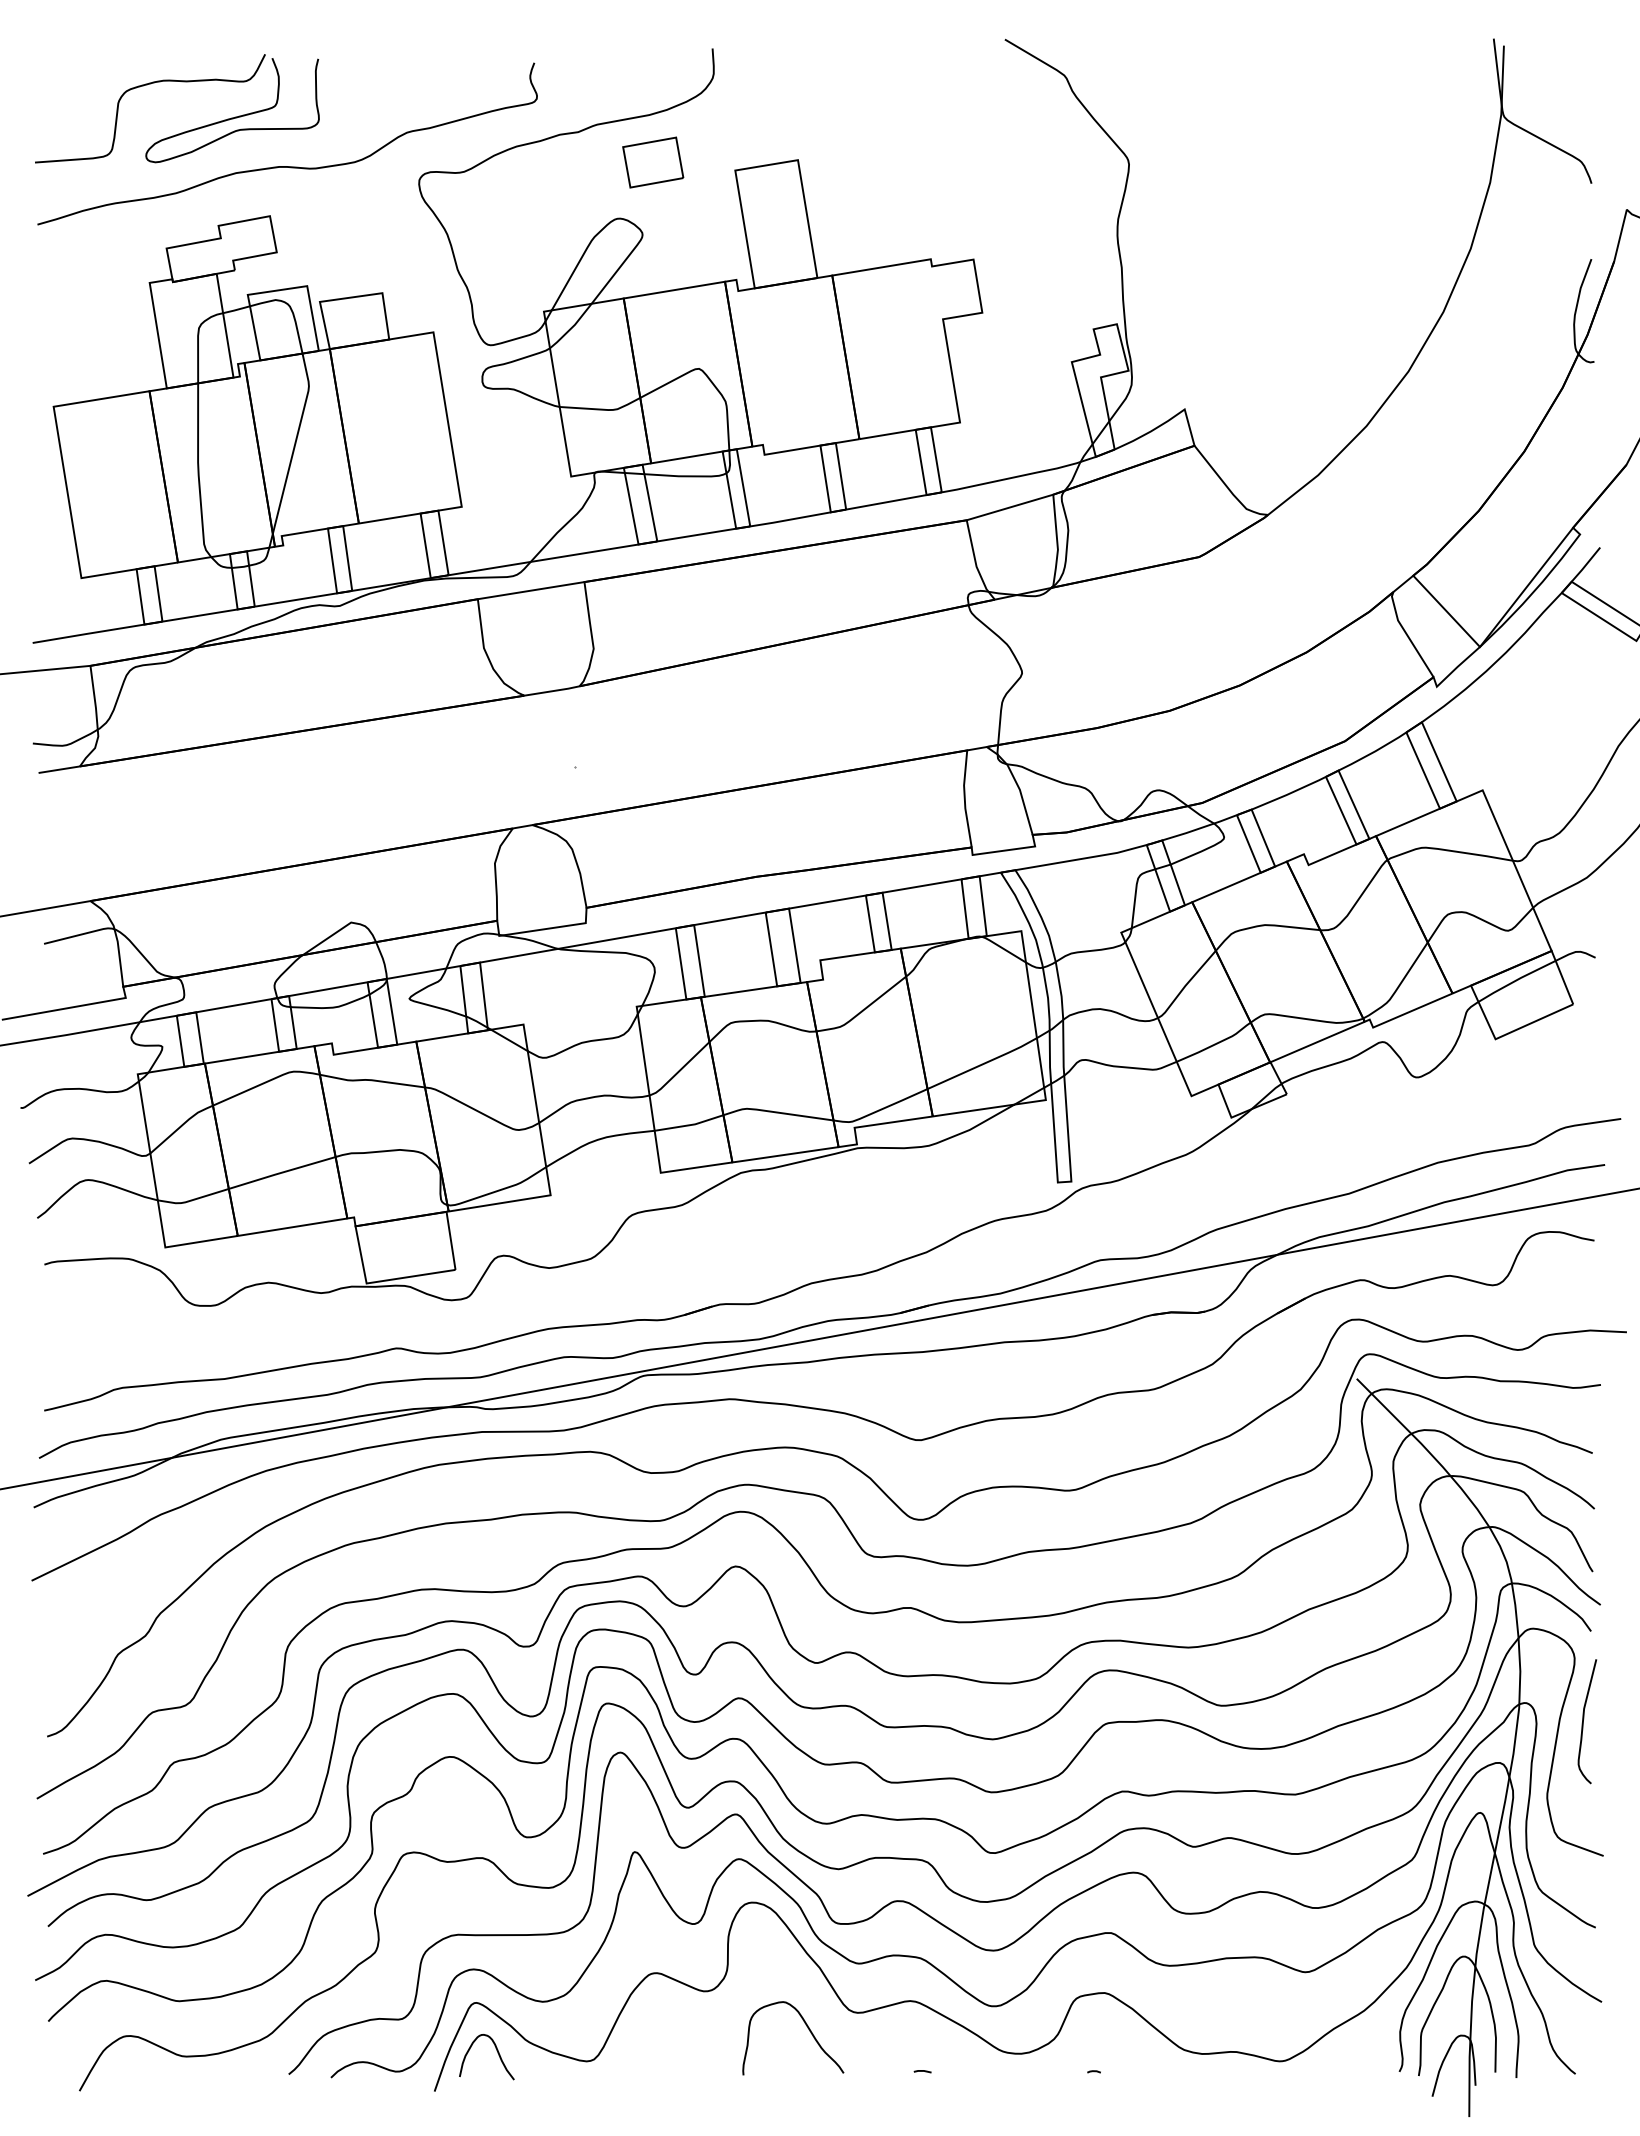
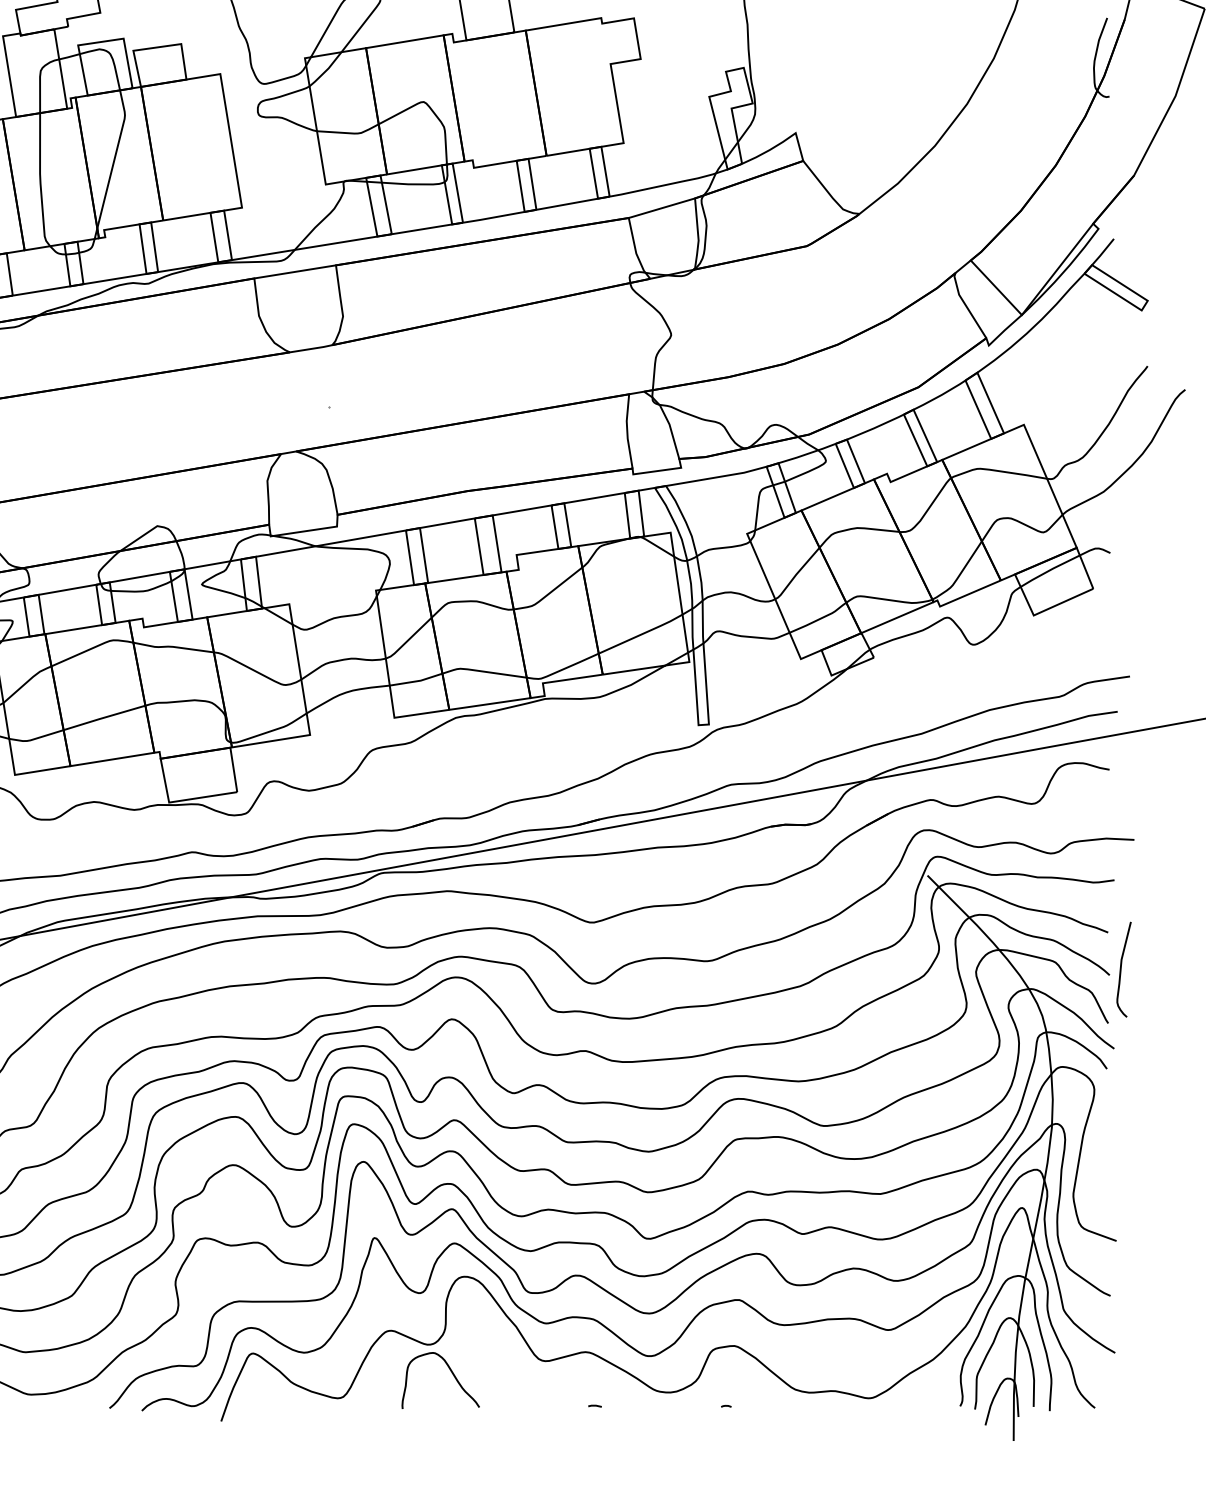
curve: (1584, 1719) -> (1121, 967), moved
curve: (807, 2028) -> (451, 1373), moved
curve: (497, 2053) -> (269, 1392), removed

